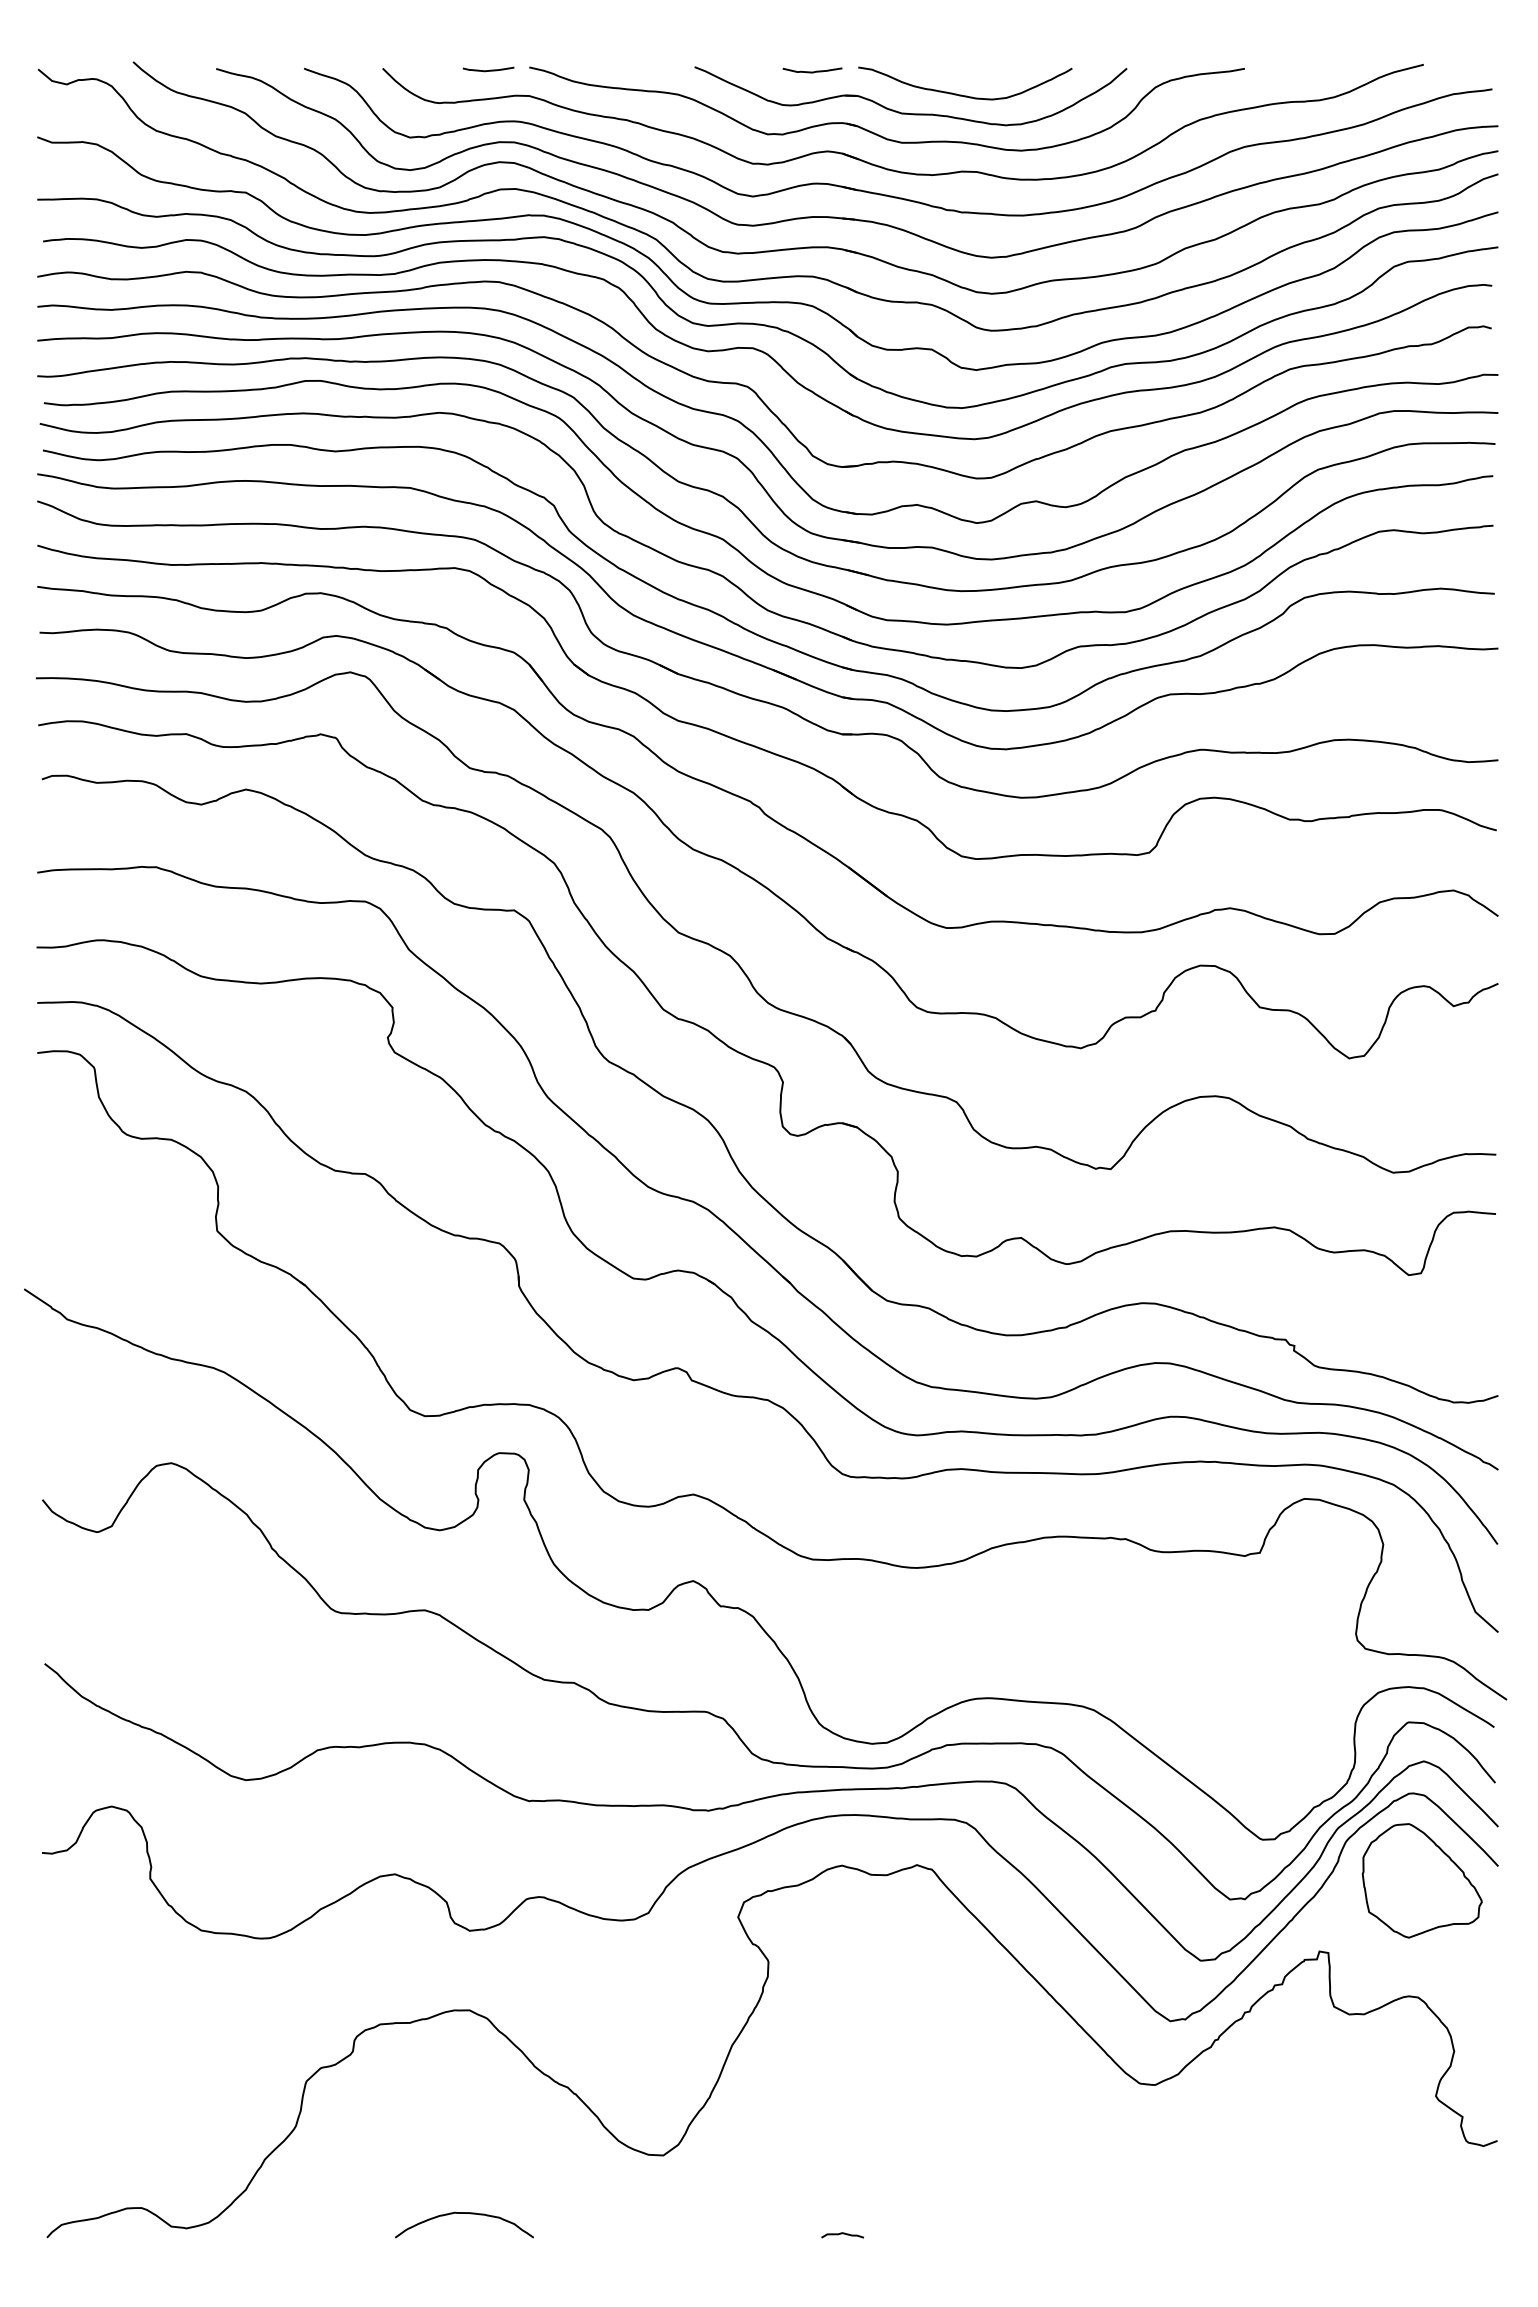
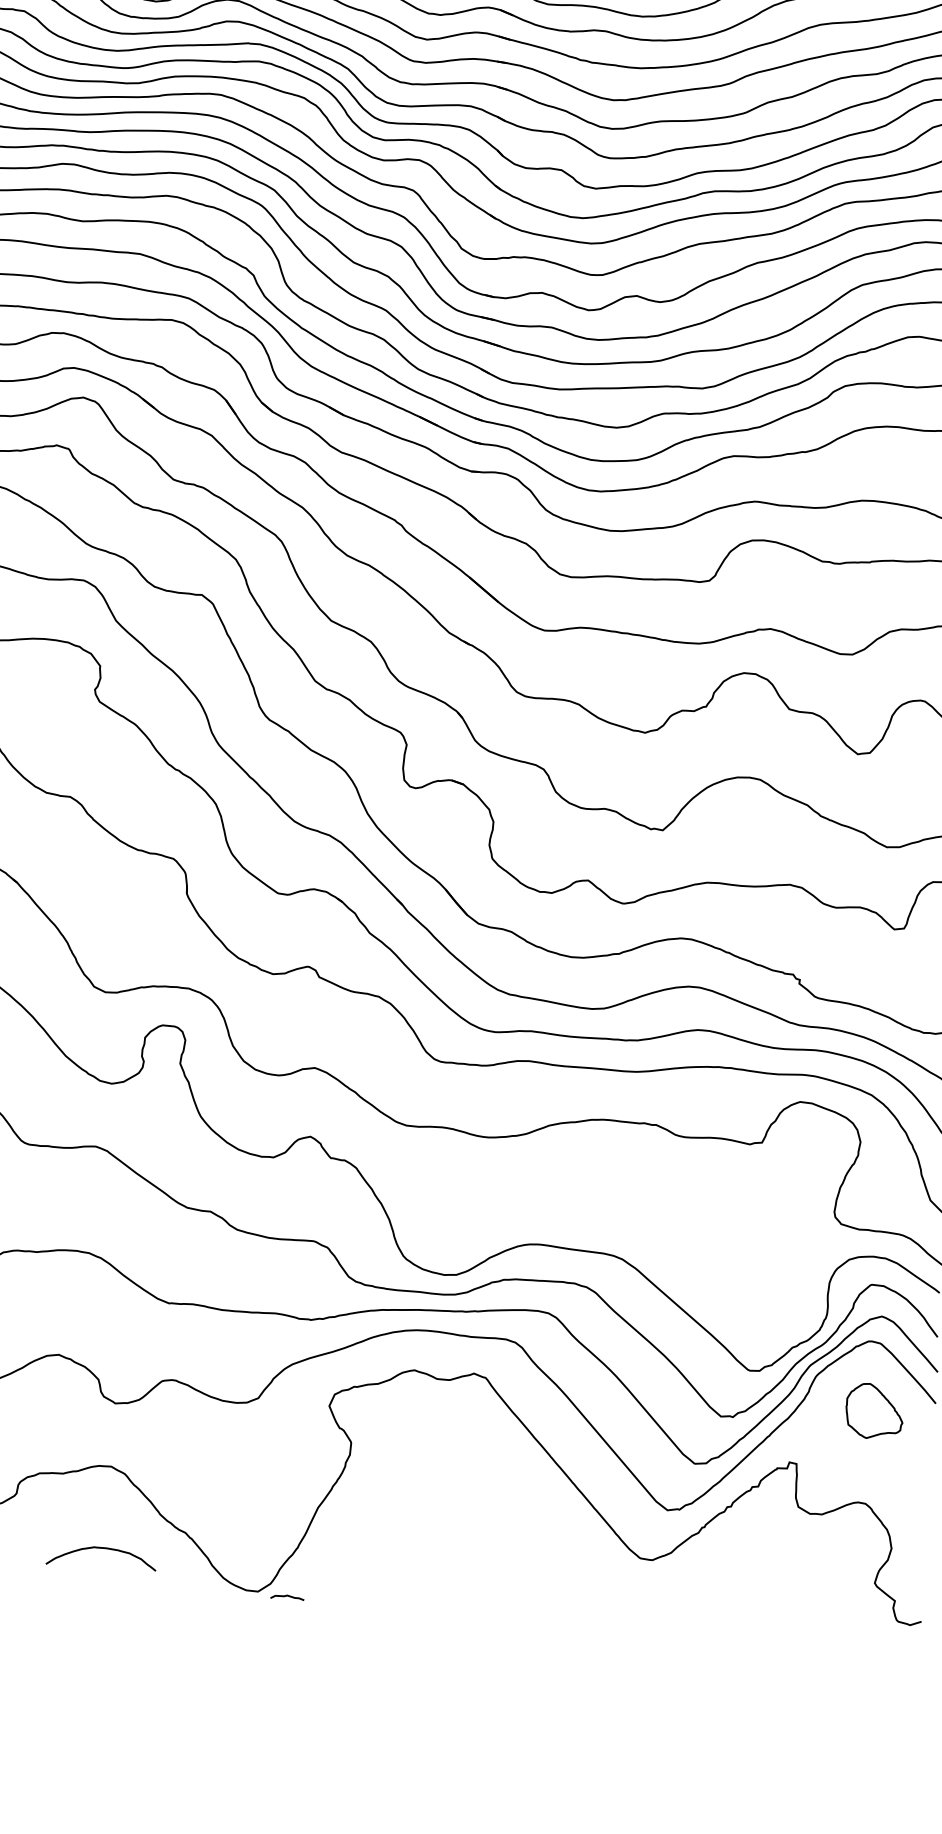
part: (1421, 1880) -> (874, 1411), size x0.6
curve: (464, 2213) -> (102, 1548), moved
curve: (842, 2234) -> (287, 1596), moved

